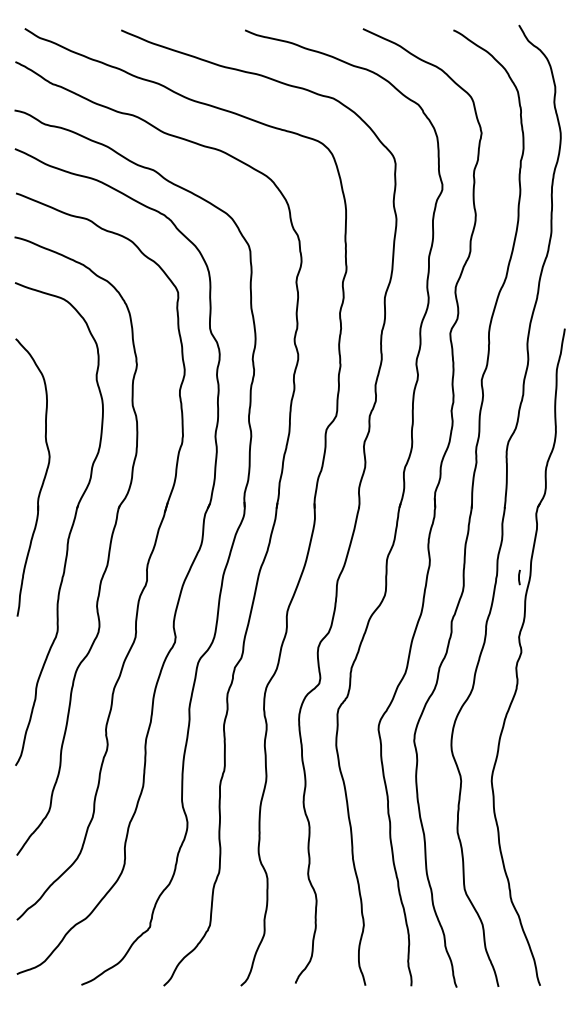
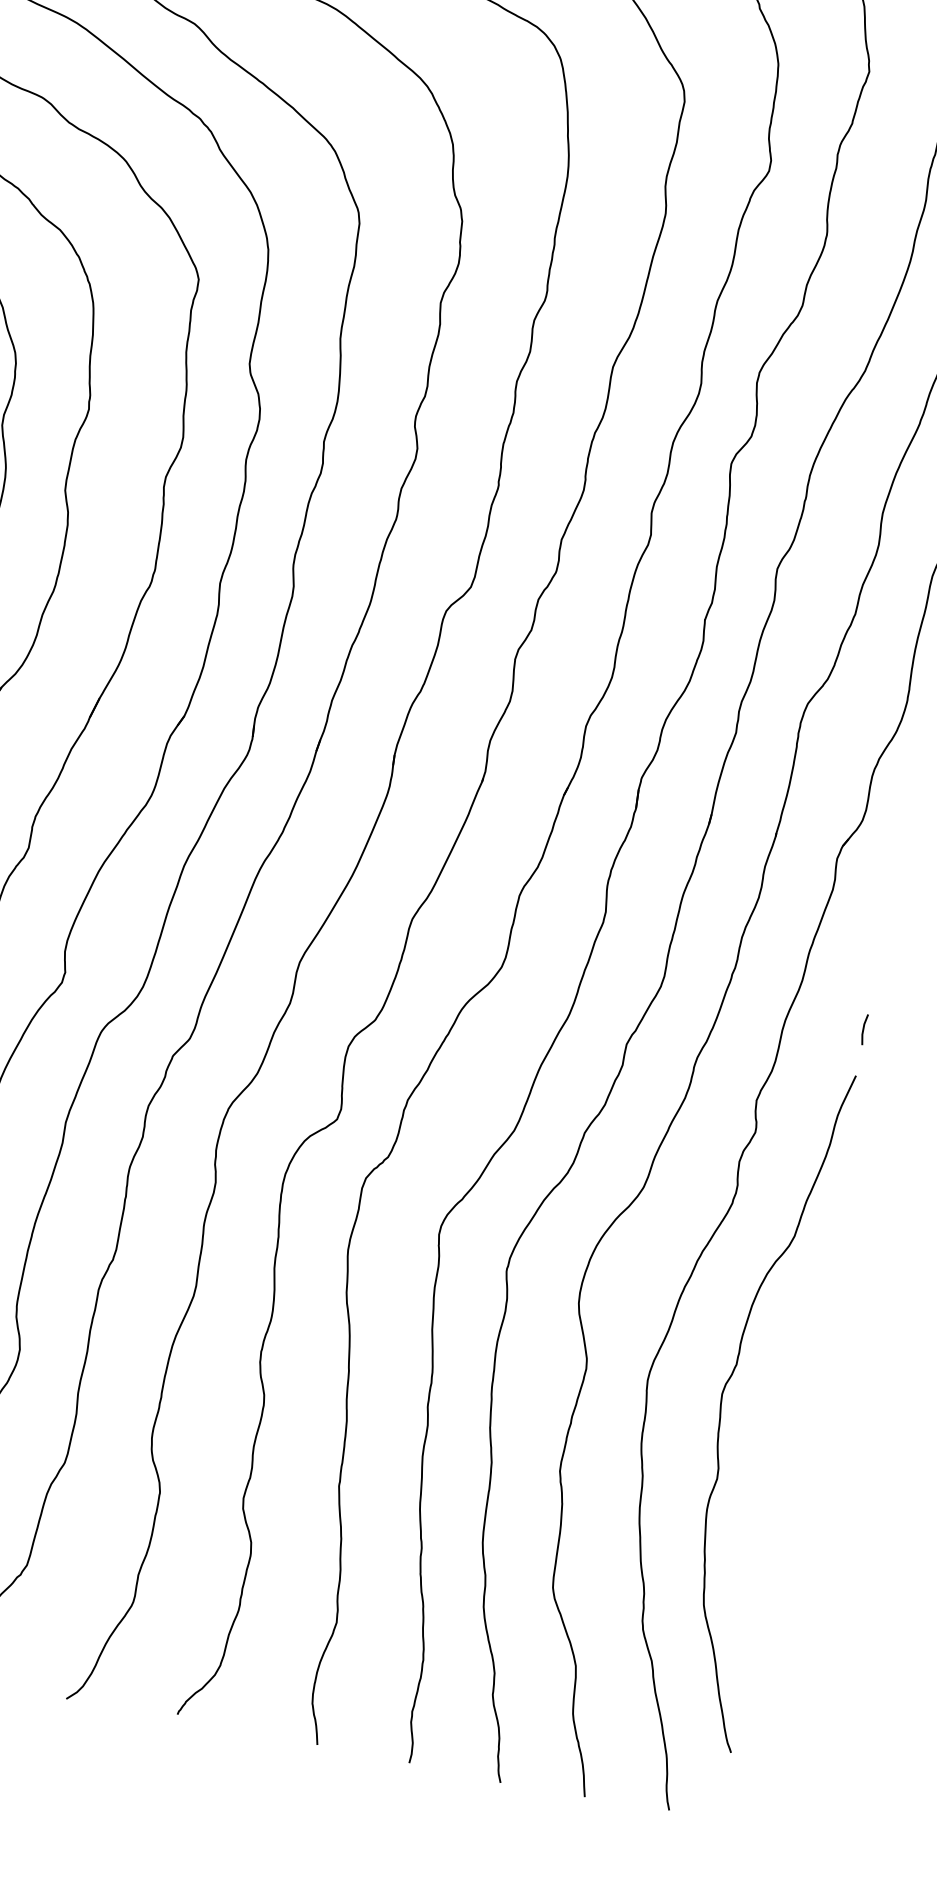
line: (519, 577) -> (864, 1029), moved
curve: (530, 787) -> (723, 1407), added

